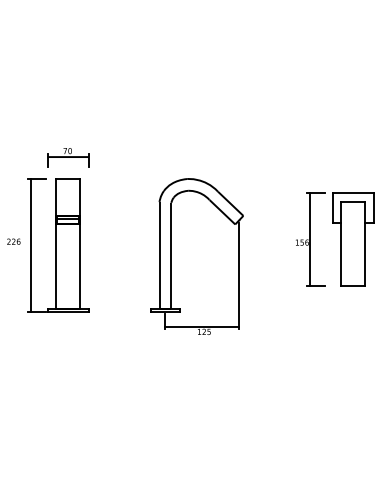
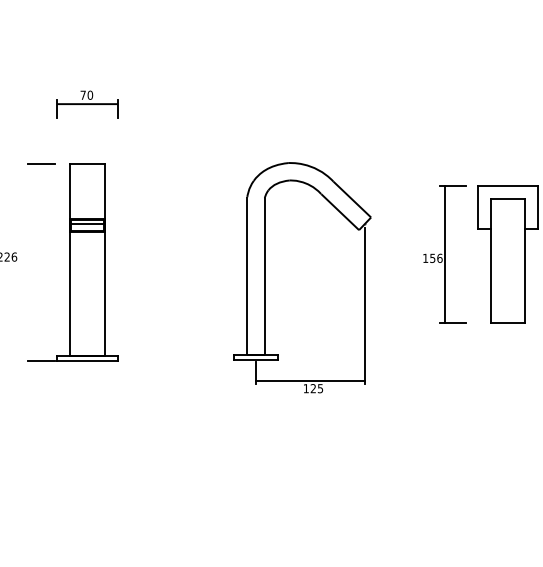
part: (68, 157) -> (87, 104), moved
line: (30, 245) -> (31, 262), removed
part: (196, 256) -> (301, 277), moved

